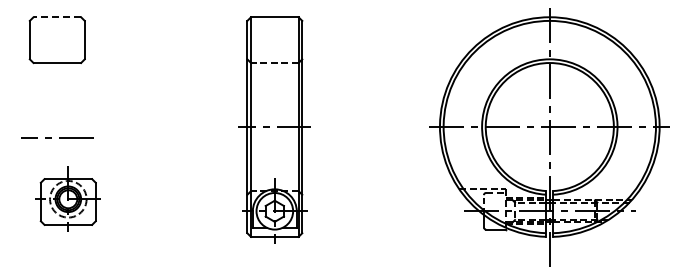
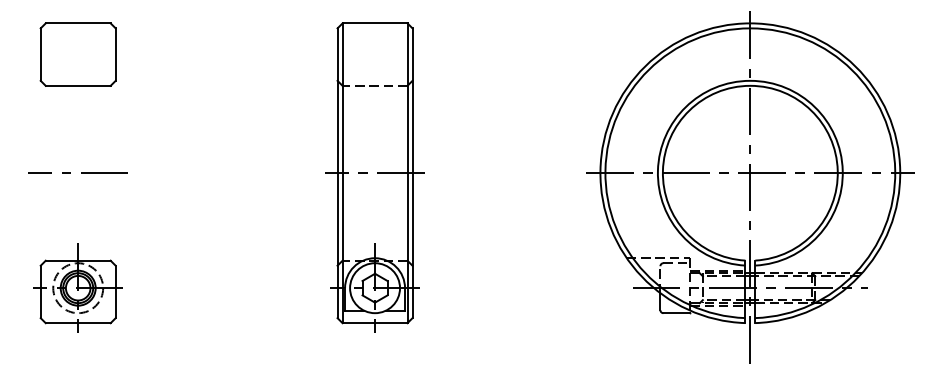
line: (57, 17) -> (78, 23), dashed -> solid
line: (59, 137) -> (81, 172), moved
part: (67, 198) -> (77, 287), moved

